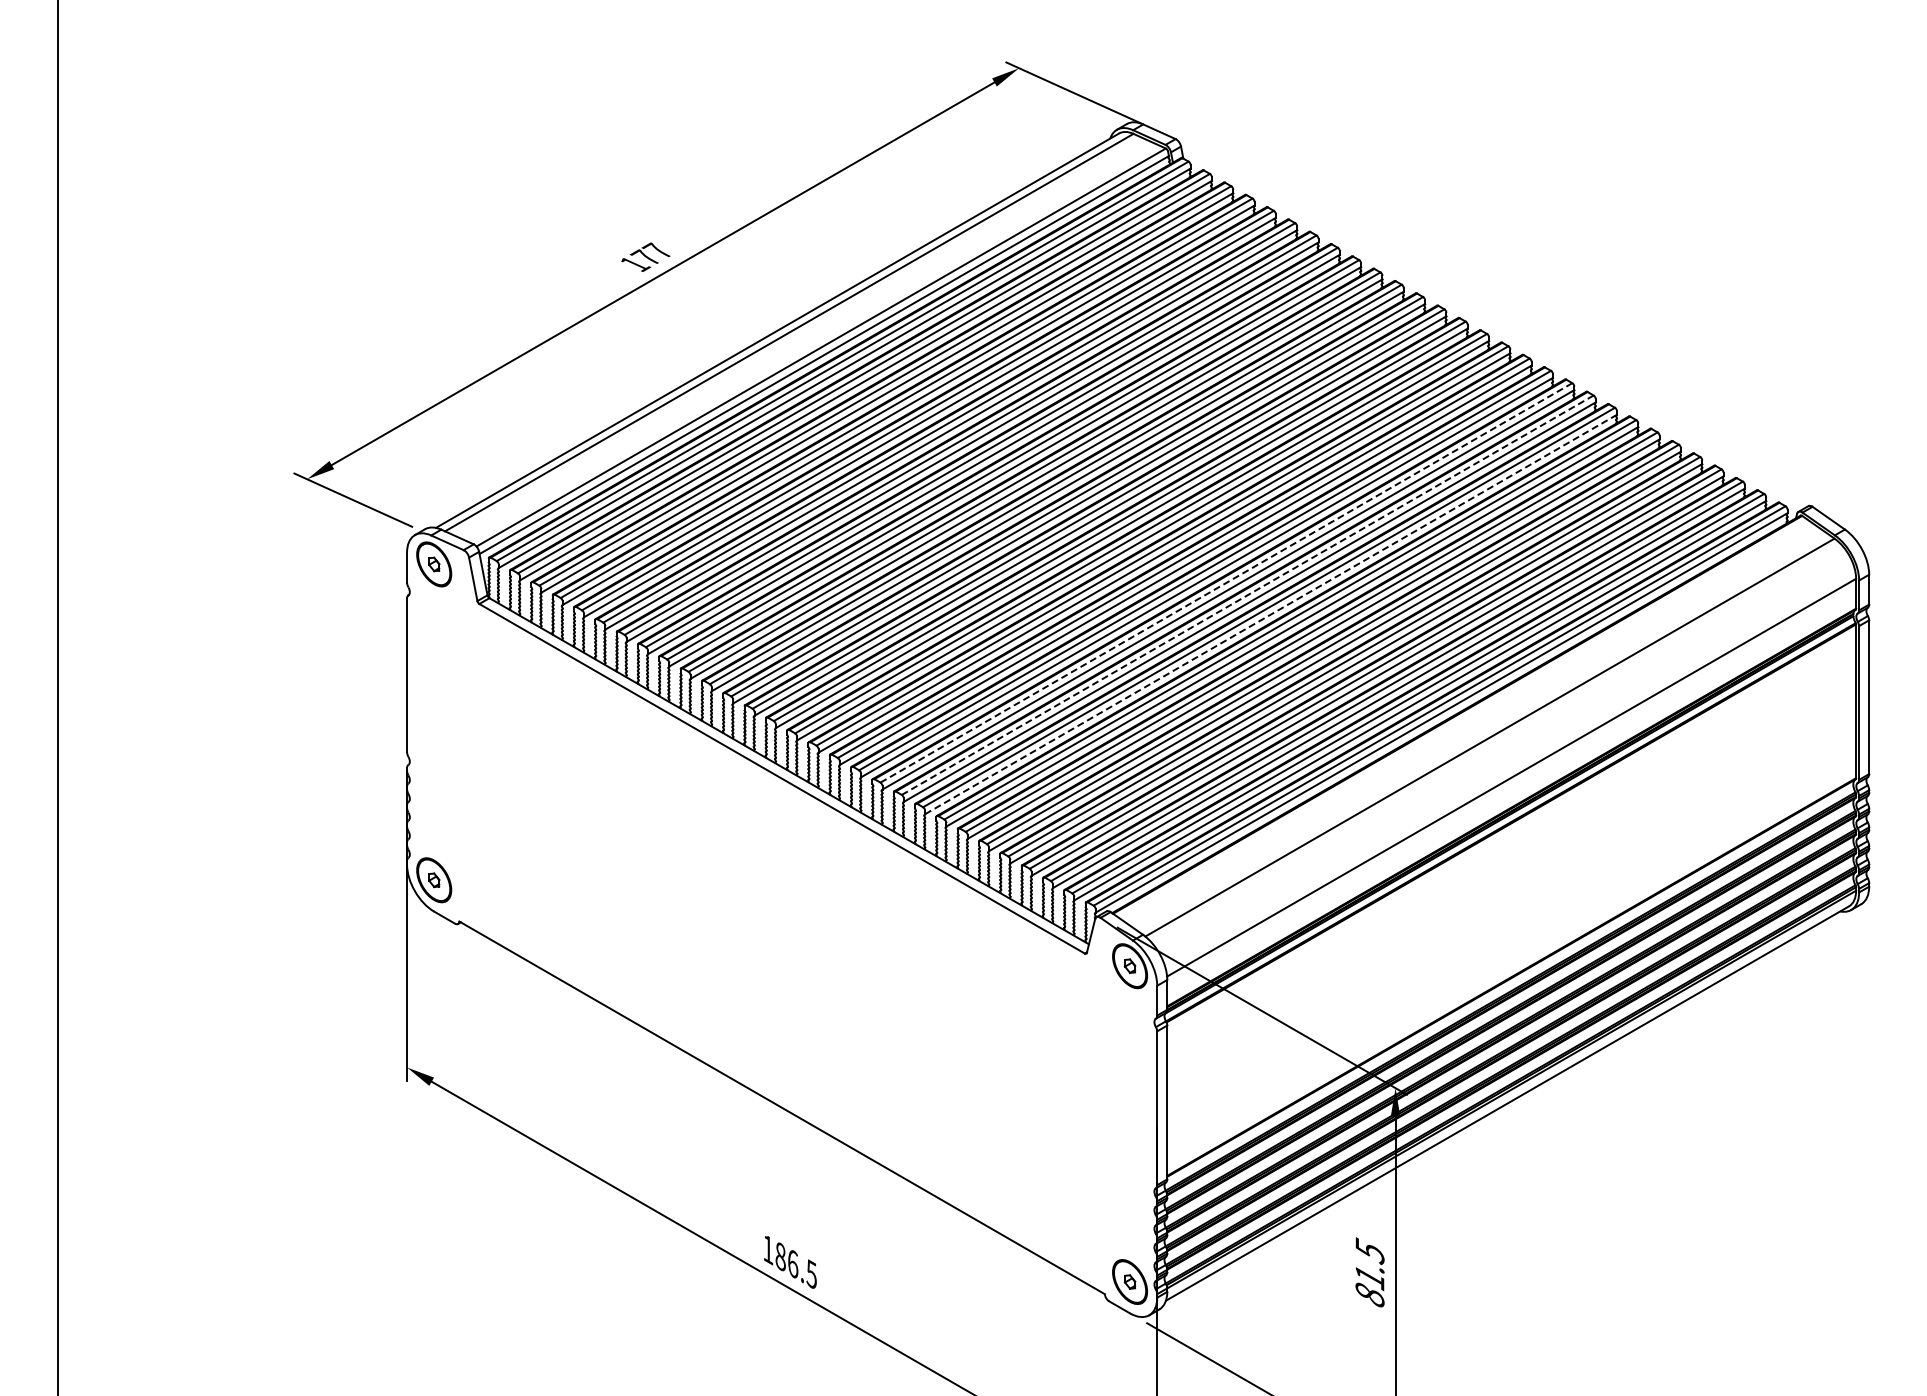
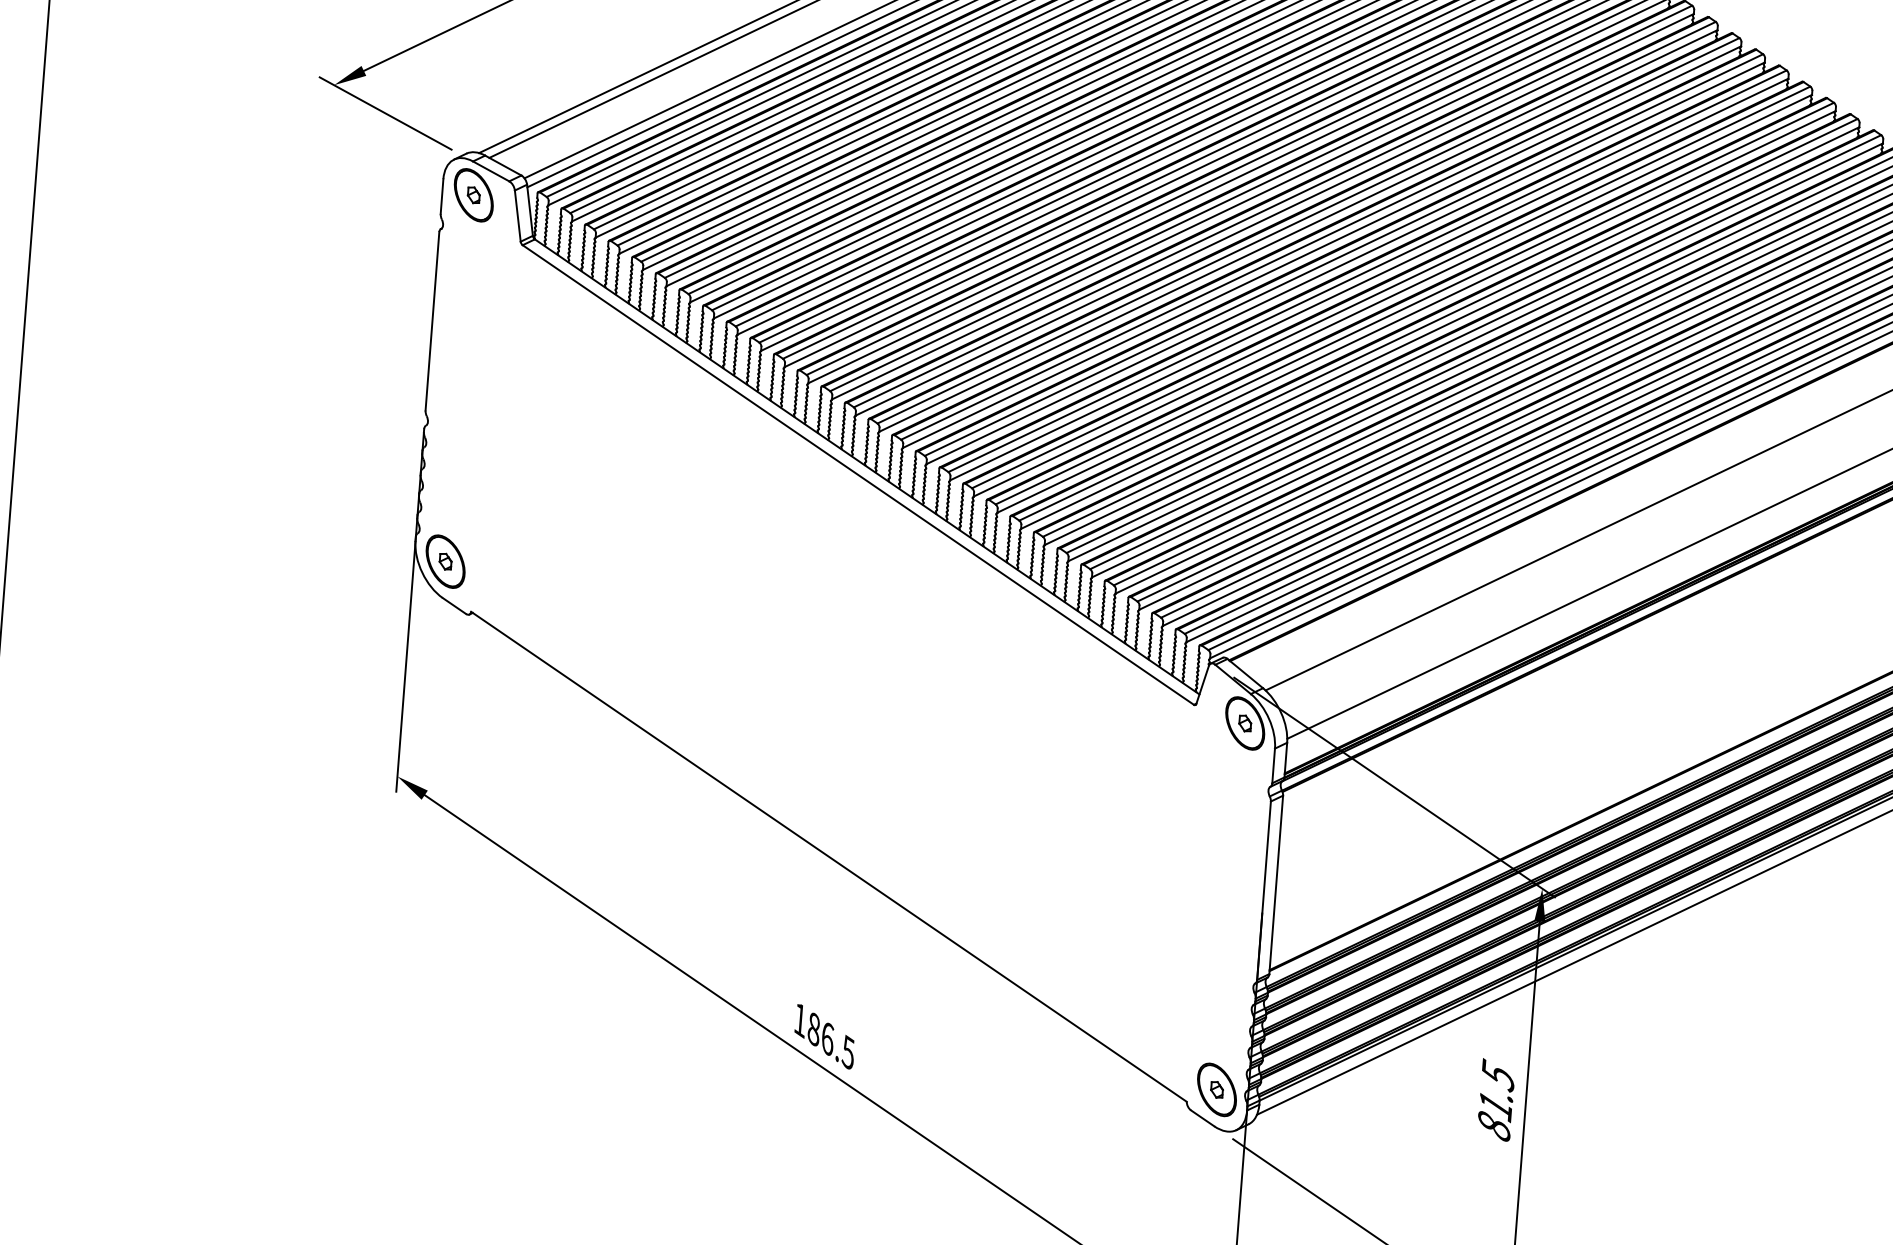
line: (1226, 582) -> (1391, 286), dashed -> solid
line: (1248, 594) -> (1415, 302), dashed -> solid
line: (1271, 614) -> (1440, 328), dashed -> solid

